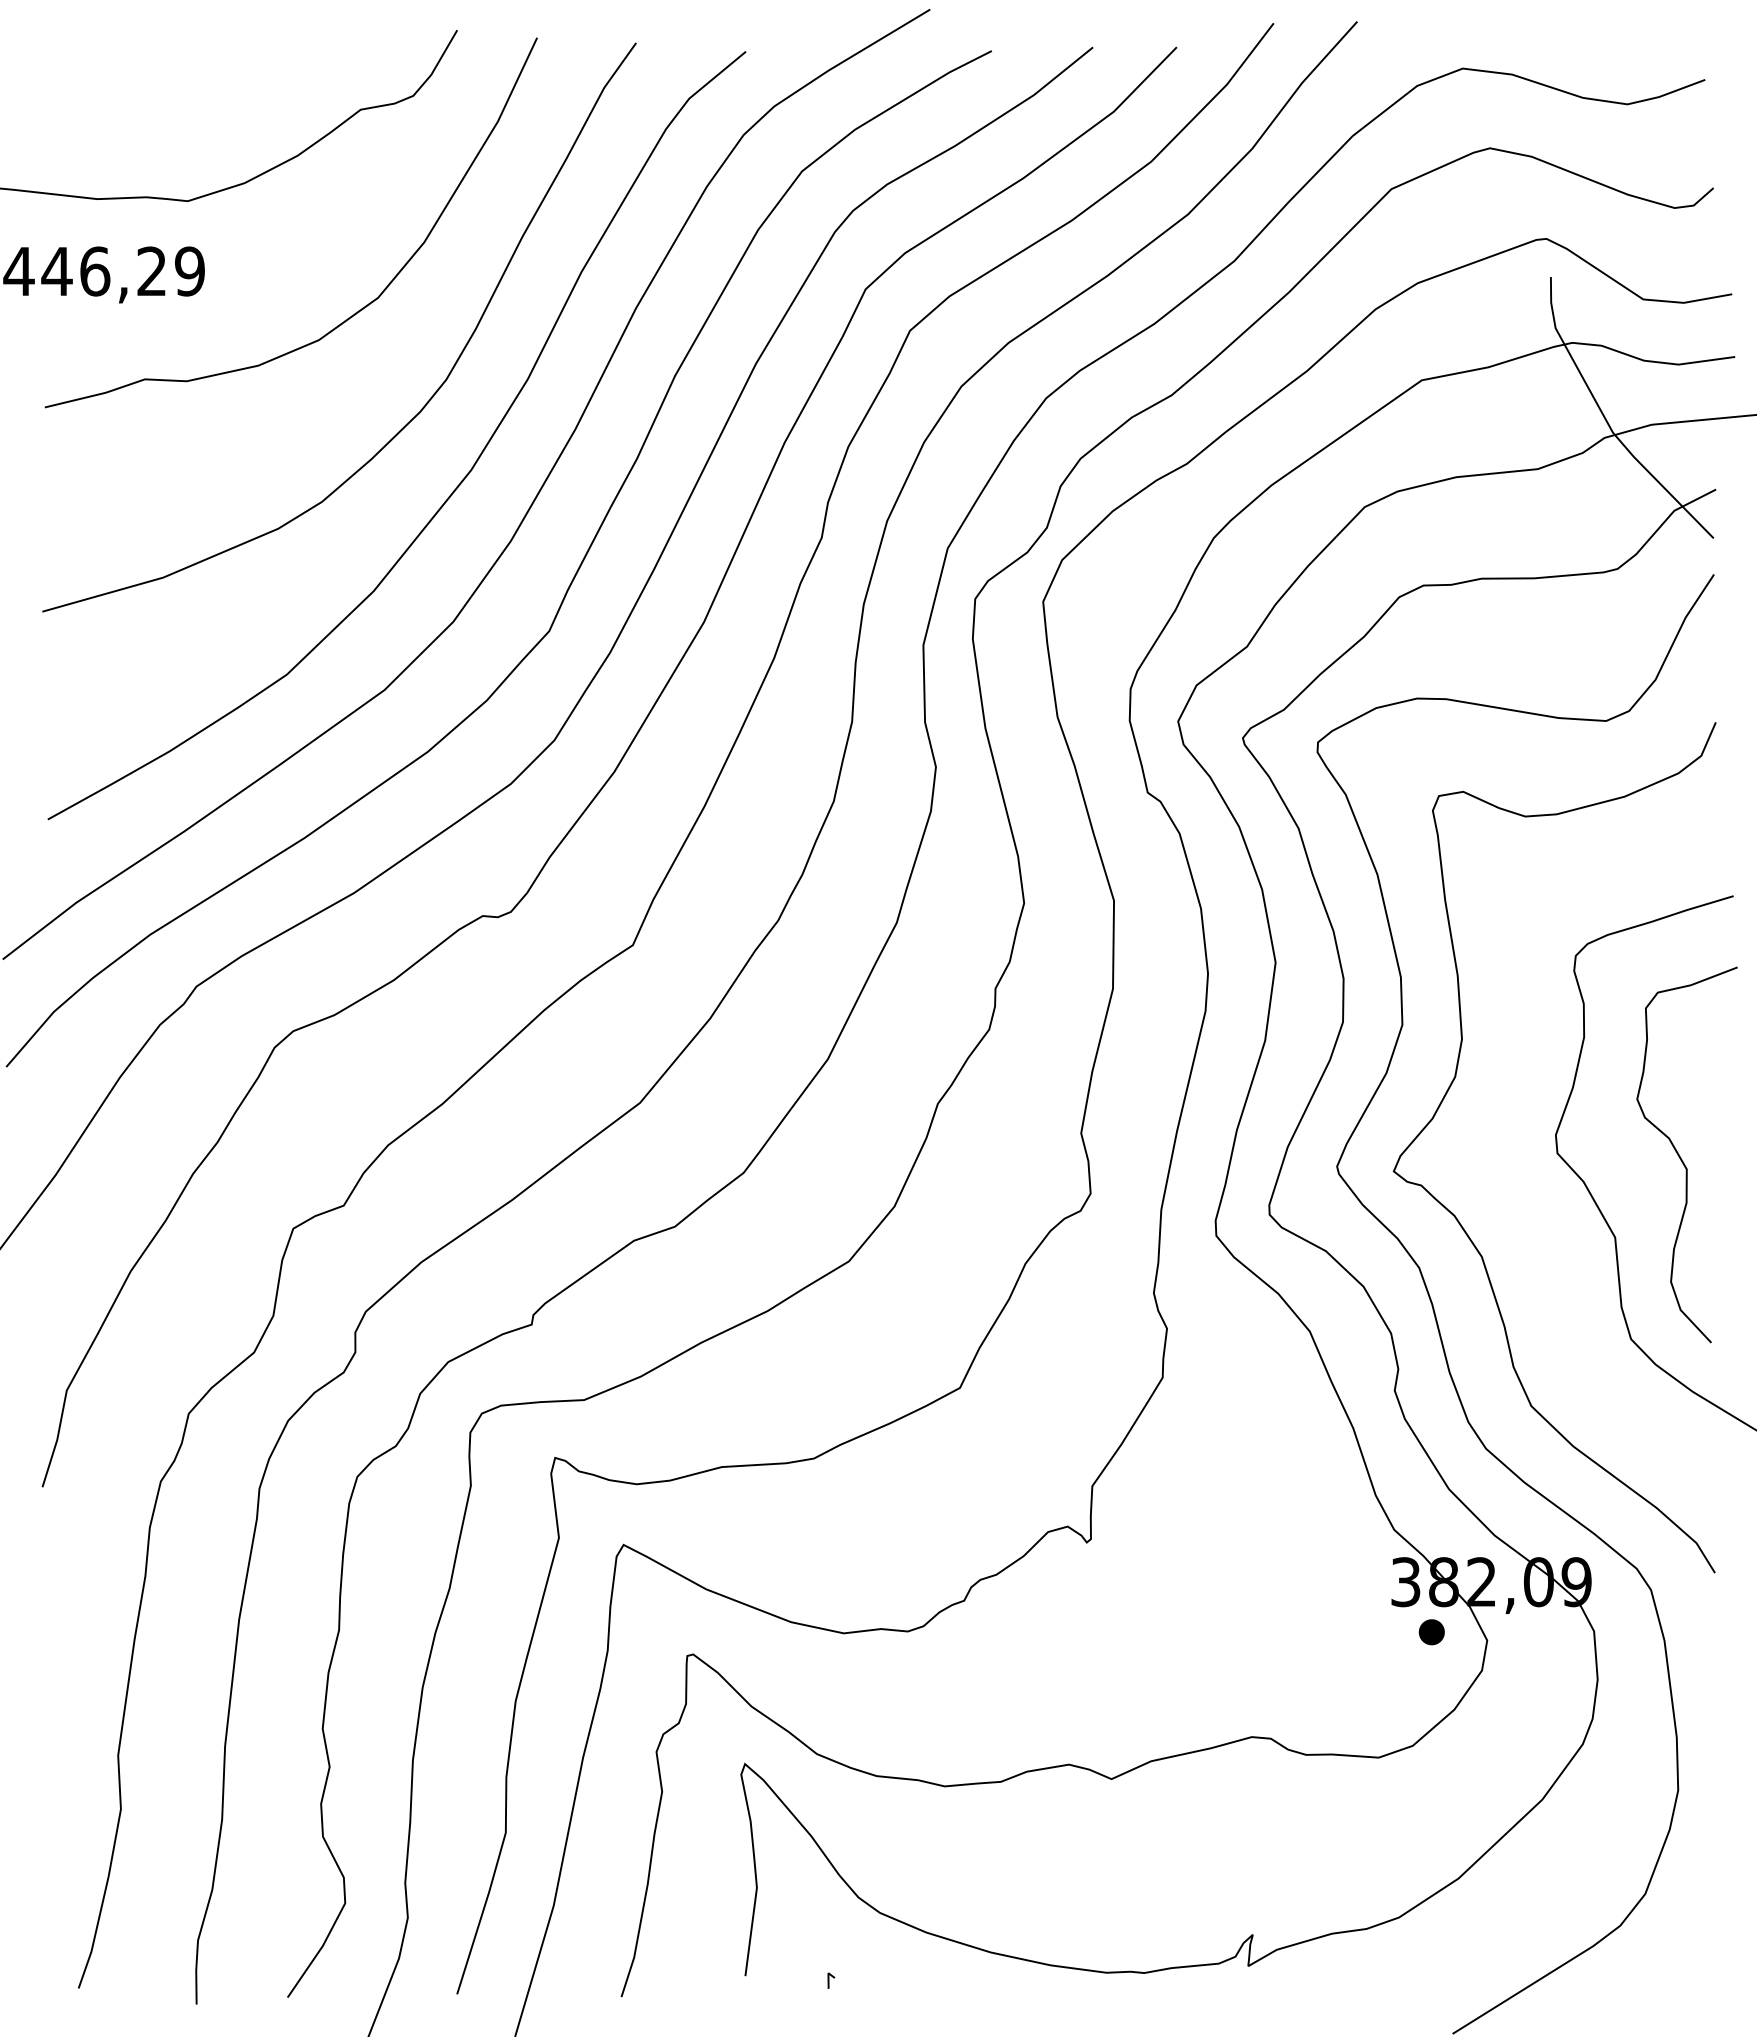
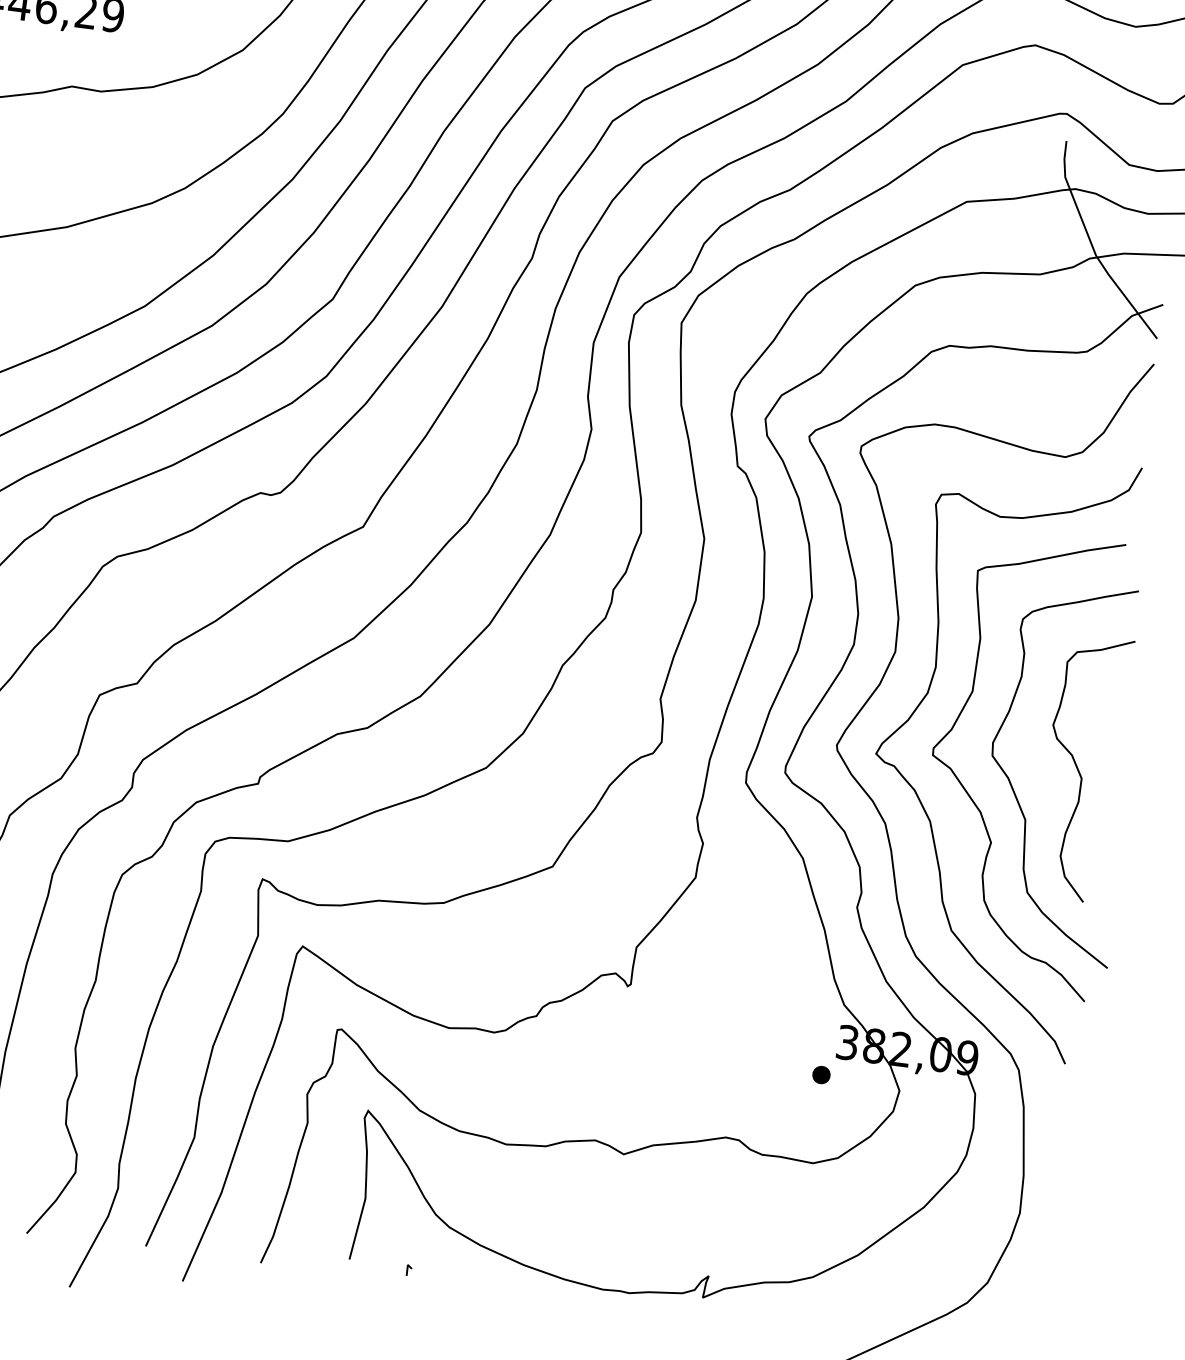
curve: (1533, 1213) -> (970, 795), added
part: (1431, 1632) -> (821, 1075), moved

